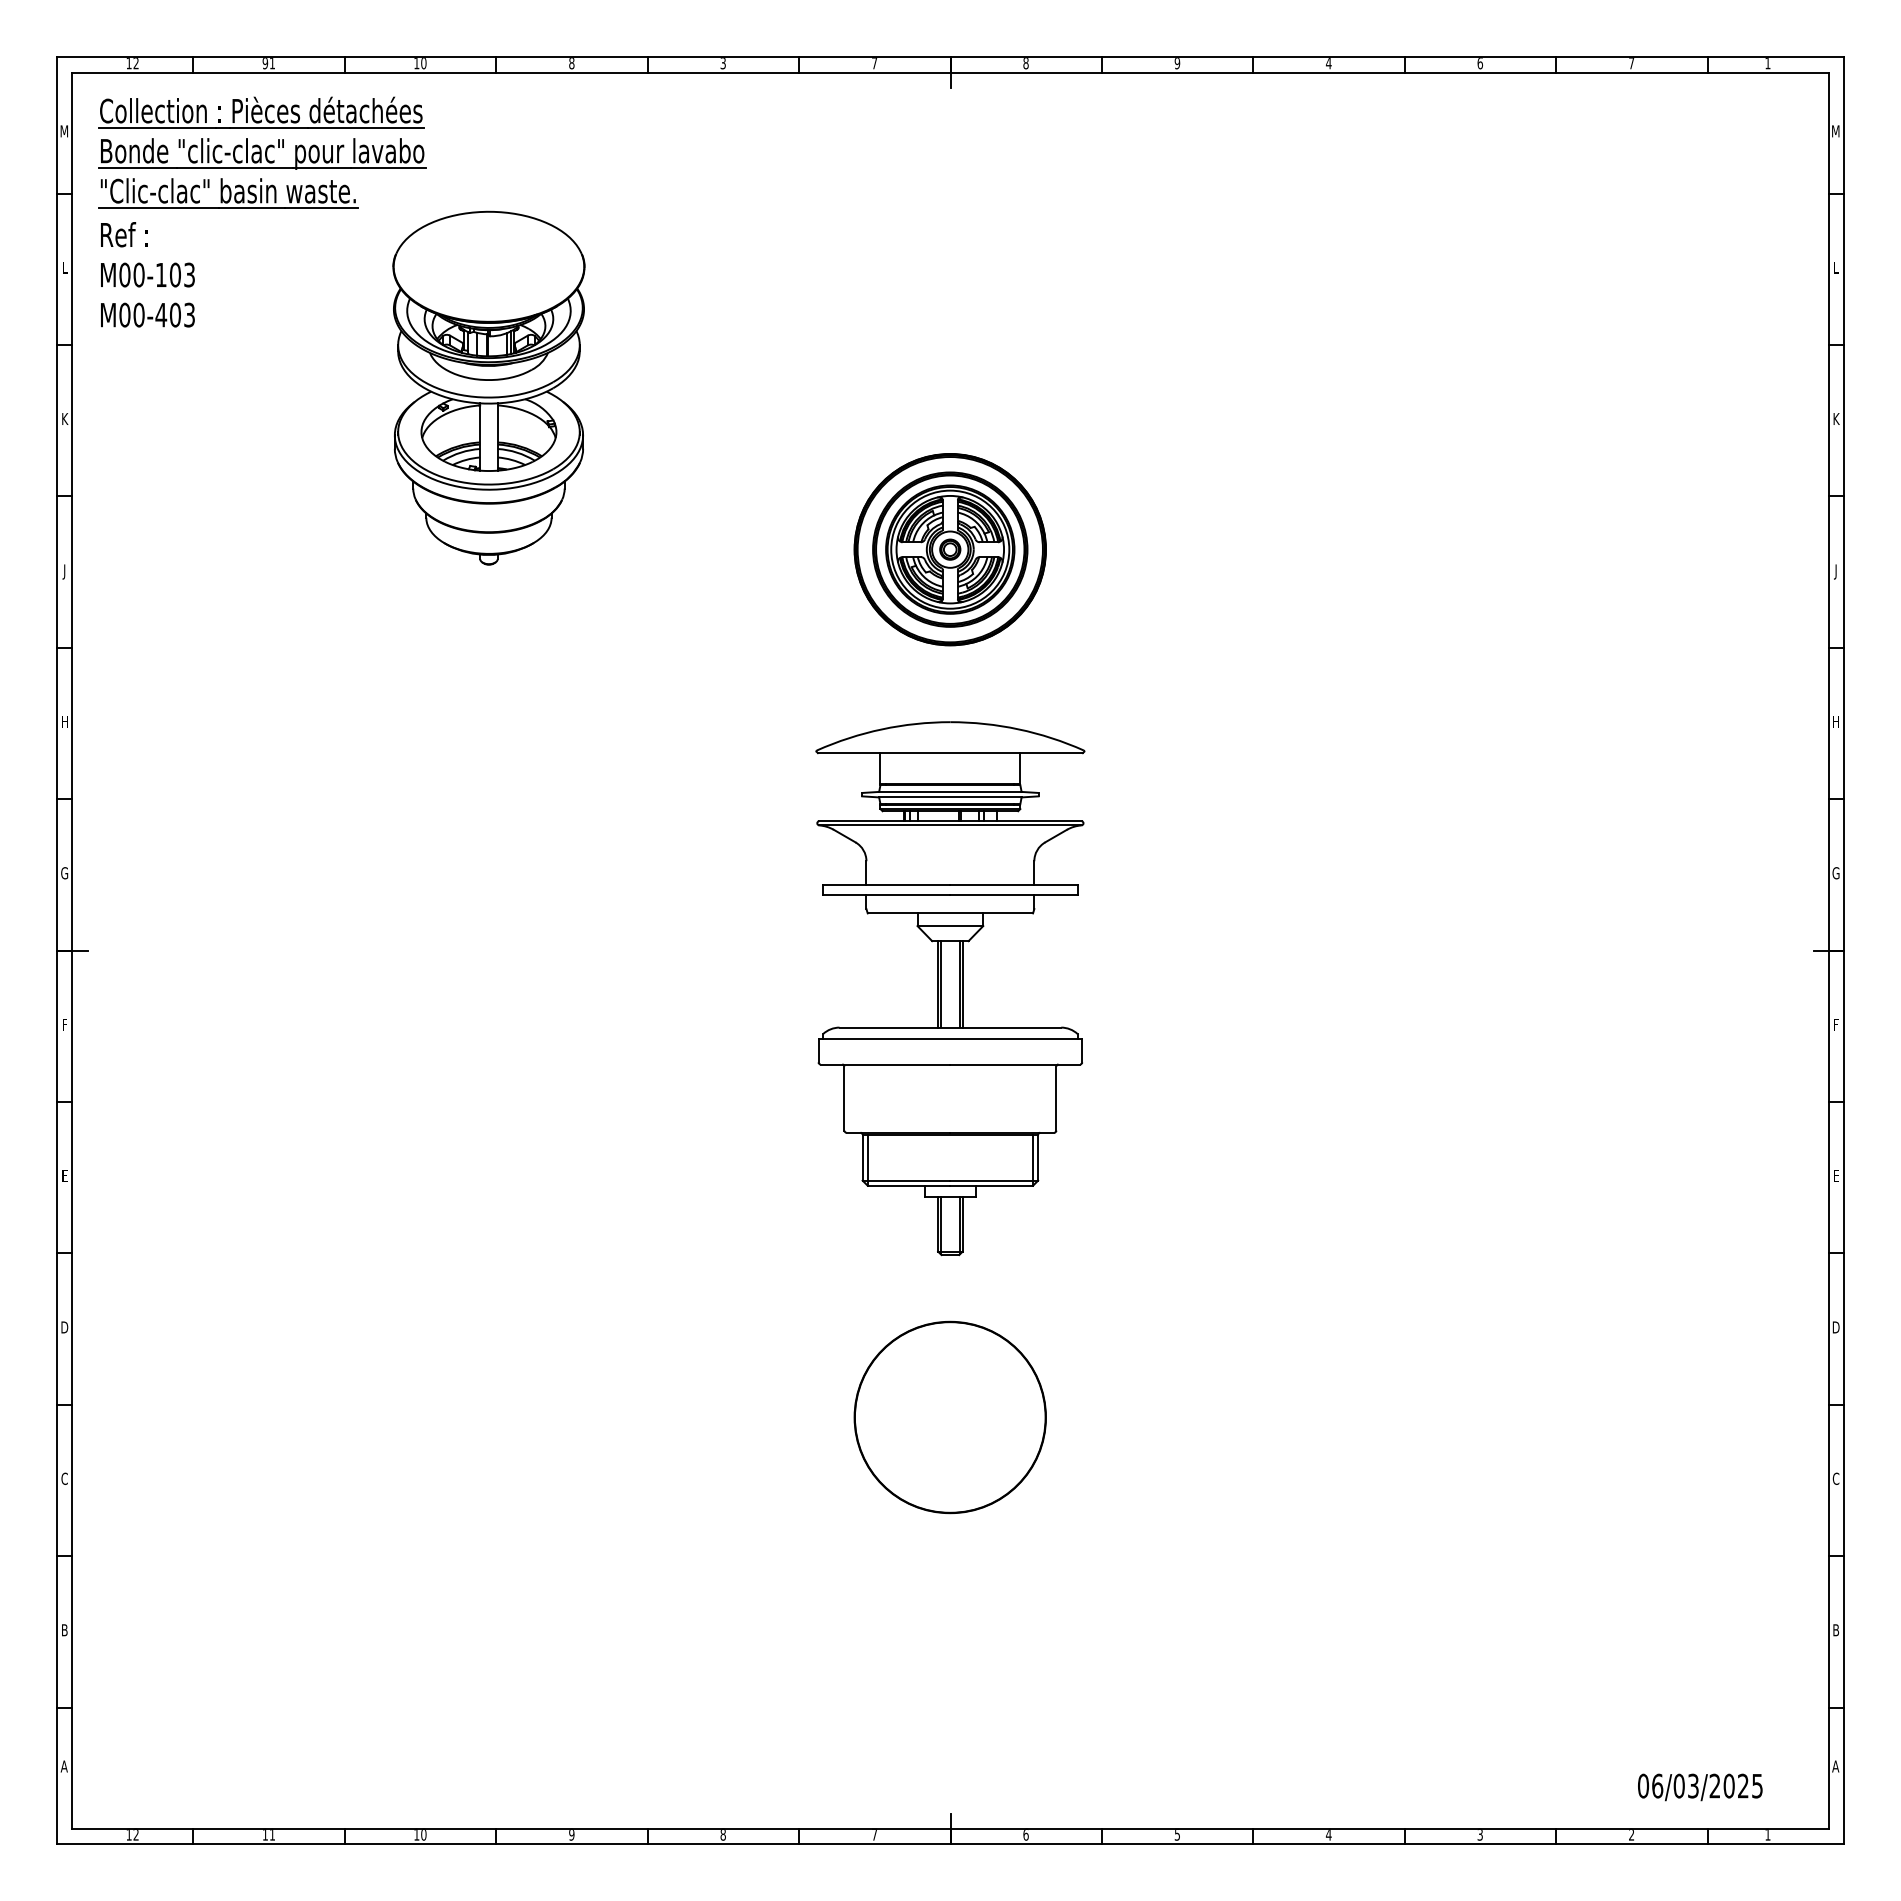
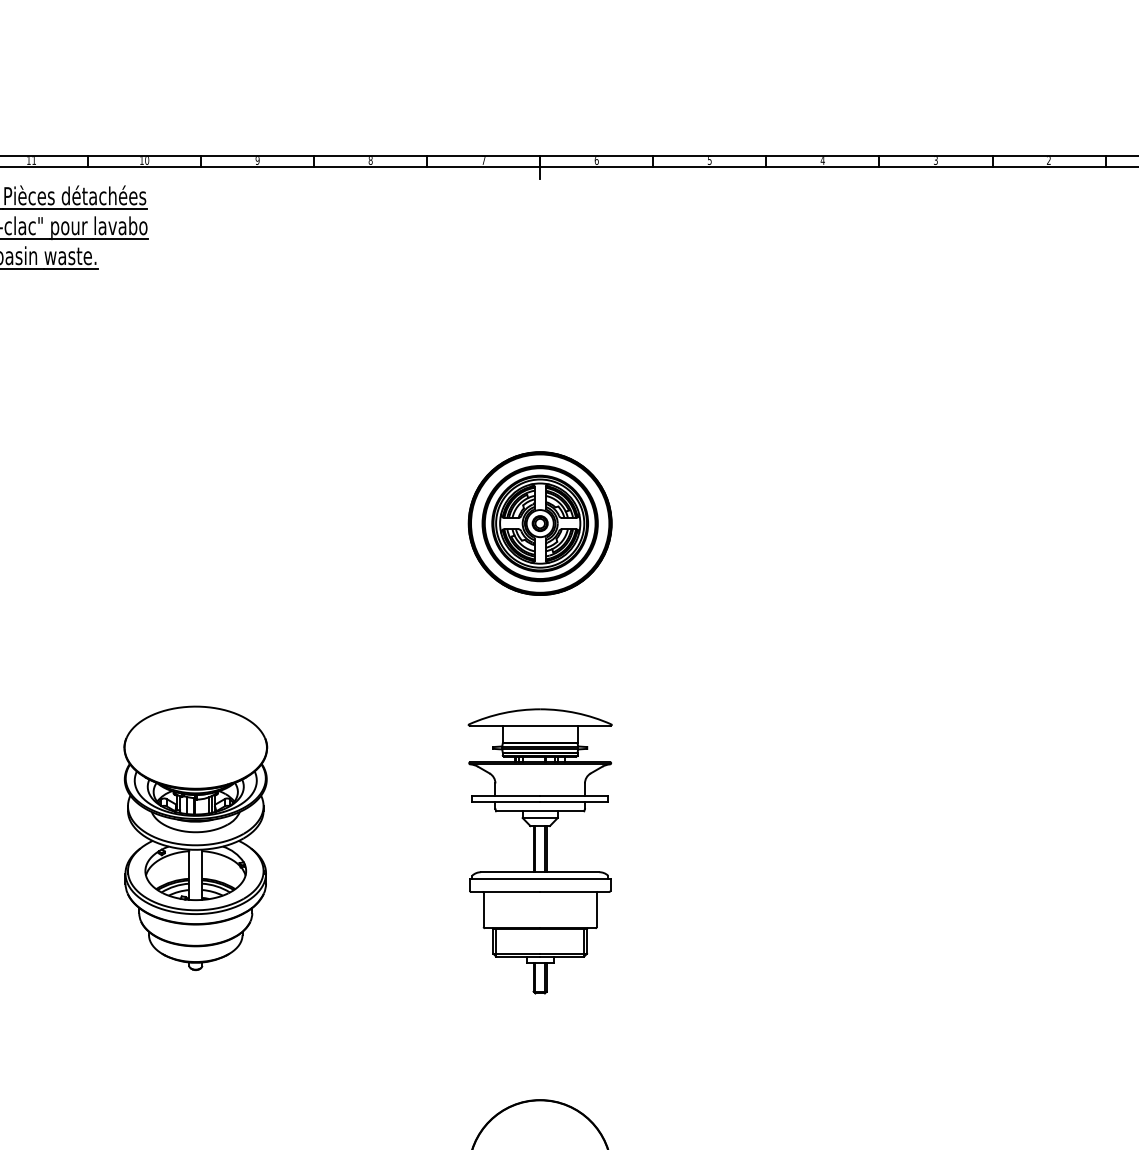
text: (265, 63) -> (28, 160), 91 -> 11
text: (571, 63) -> (257, 160), 8 -> 9
text: (722, 63) -> (370, 160), 3 -> 8
text: (1025, 63) -> (596, 160), 8 -> 6
text: (1177, 63) -> (709, 160), 9 -> 5
text: (1480, 63) -> (936, 160), 6 -> 3
text: (1631, 63) -> (1048, 160), 7 -> 2
part: (488, 387) -> (195, 837), moved
part: (949, 988) -> (539, 851), size x0.71

